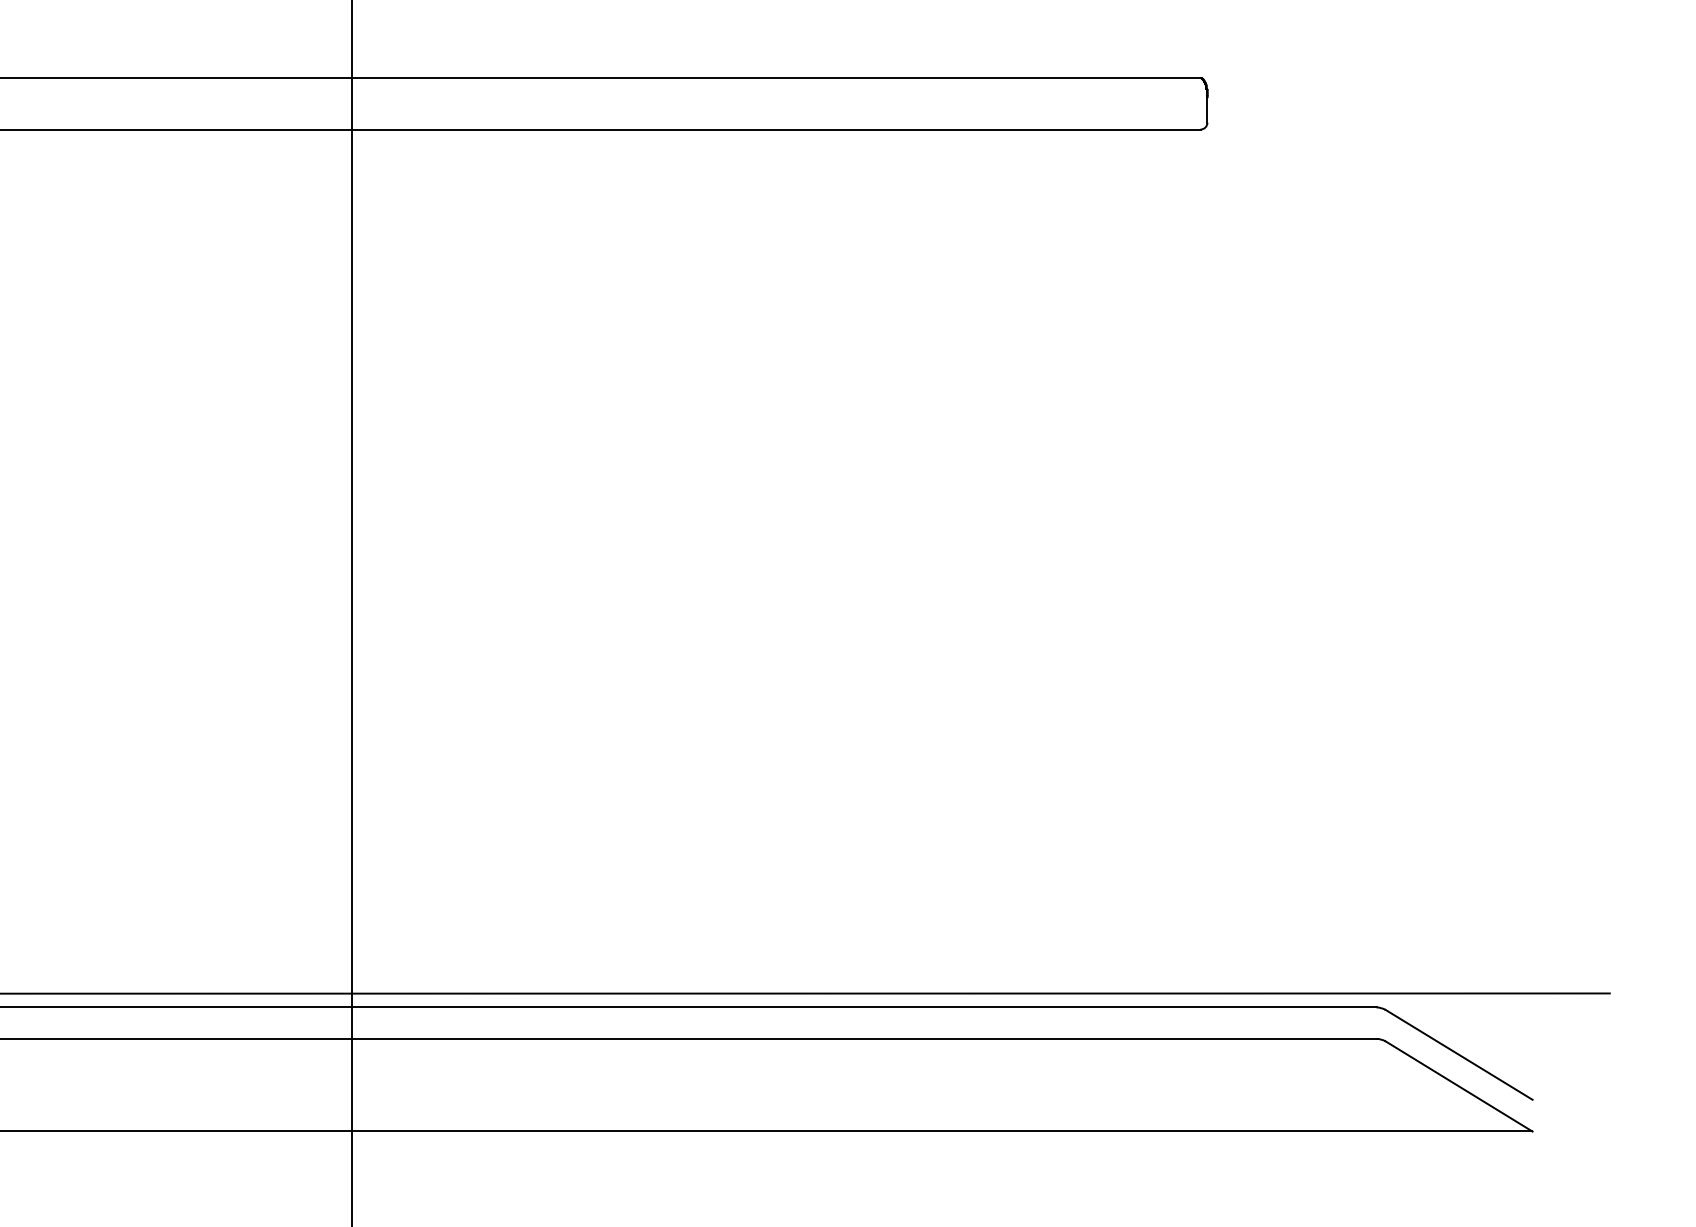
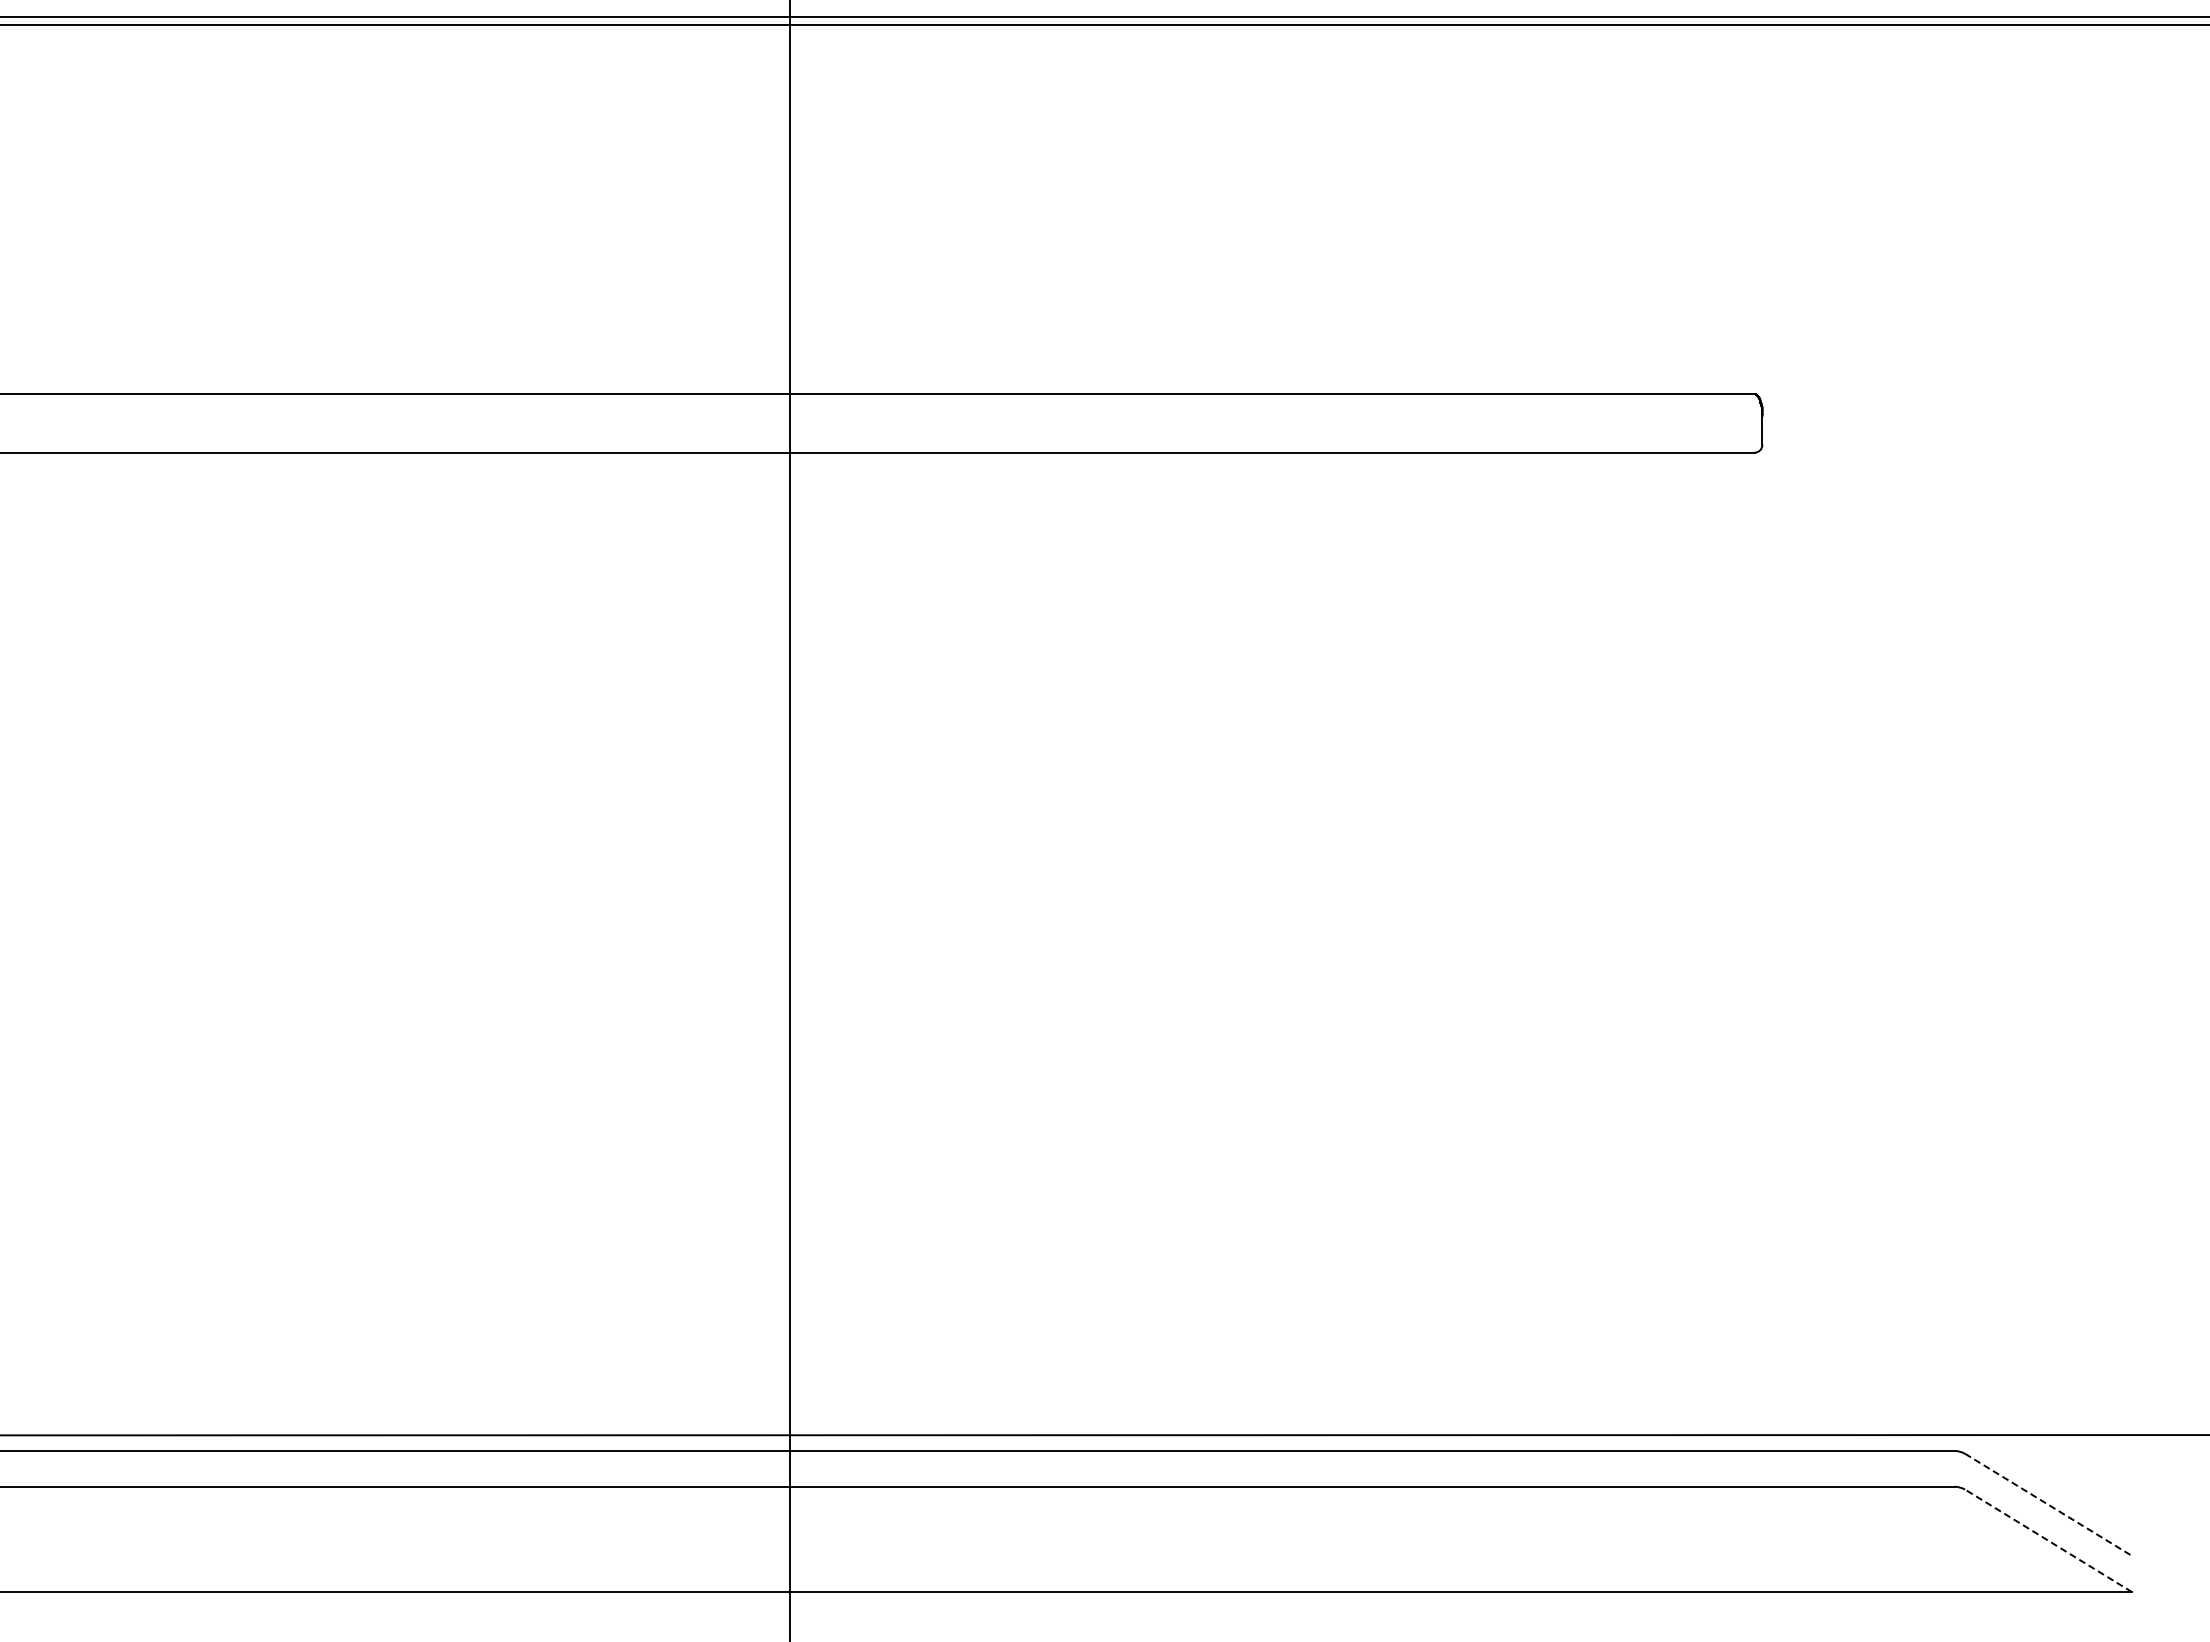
line: (1459, 1054) -> (2048, 1504), solid -> dashed
line: (1459, 1086) -> (2048, 1540), solid -> dashed

